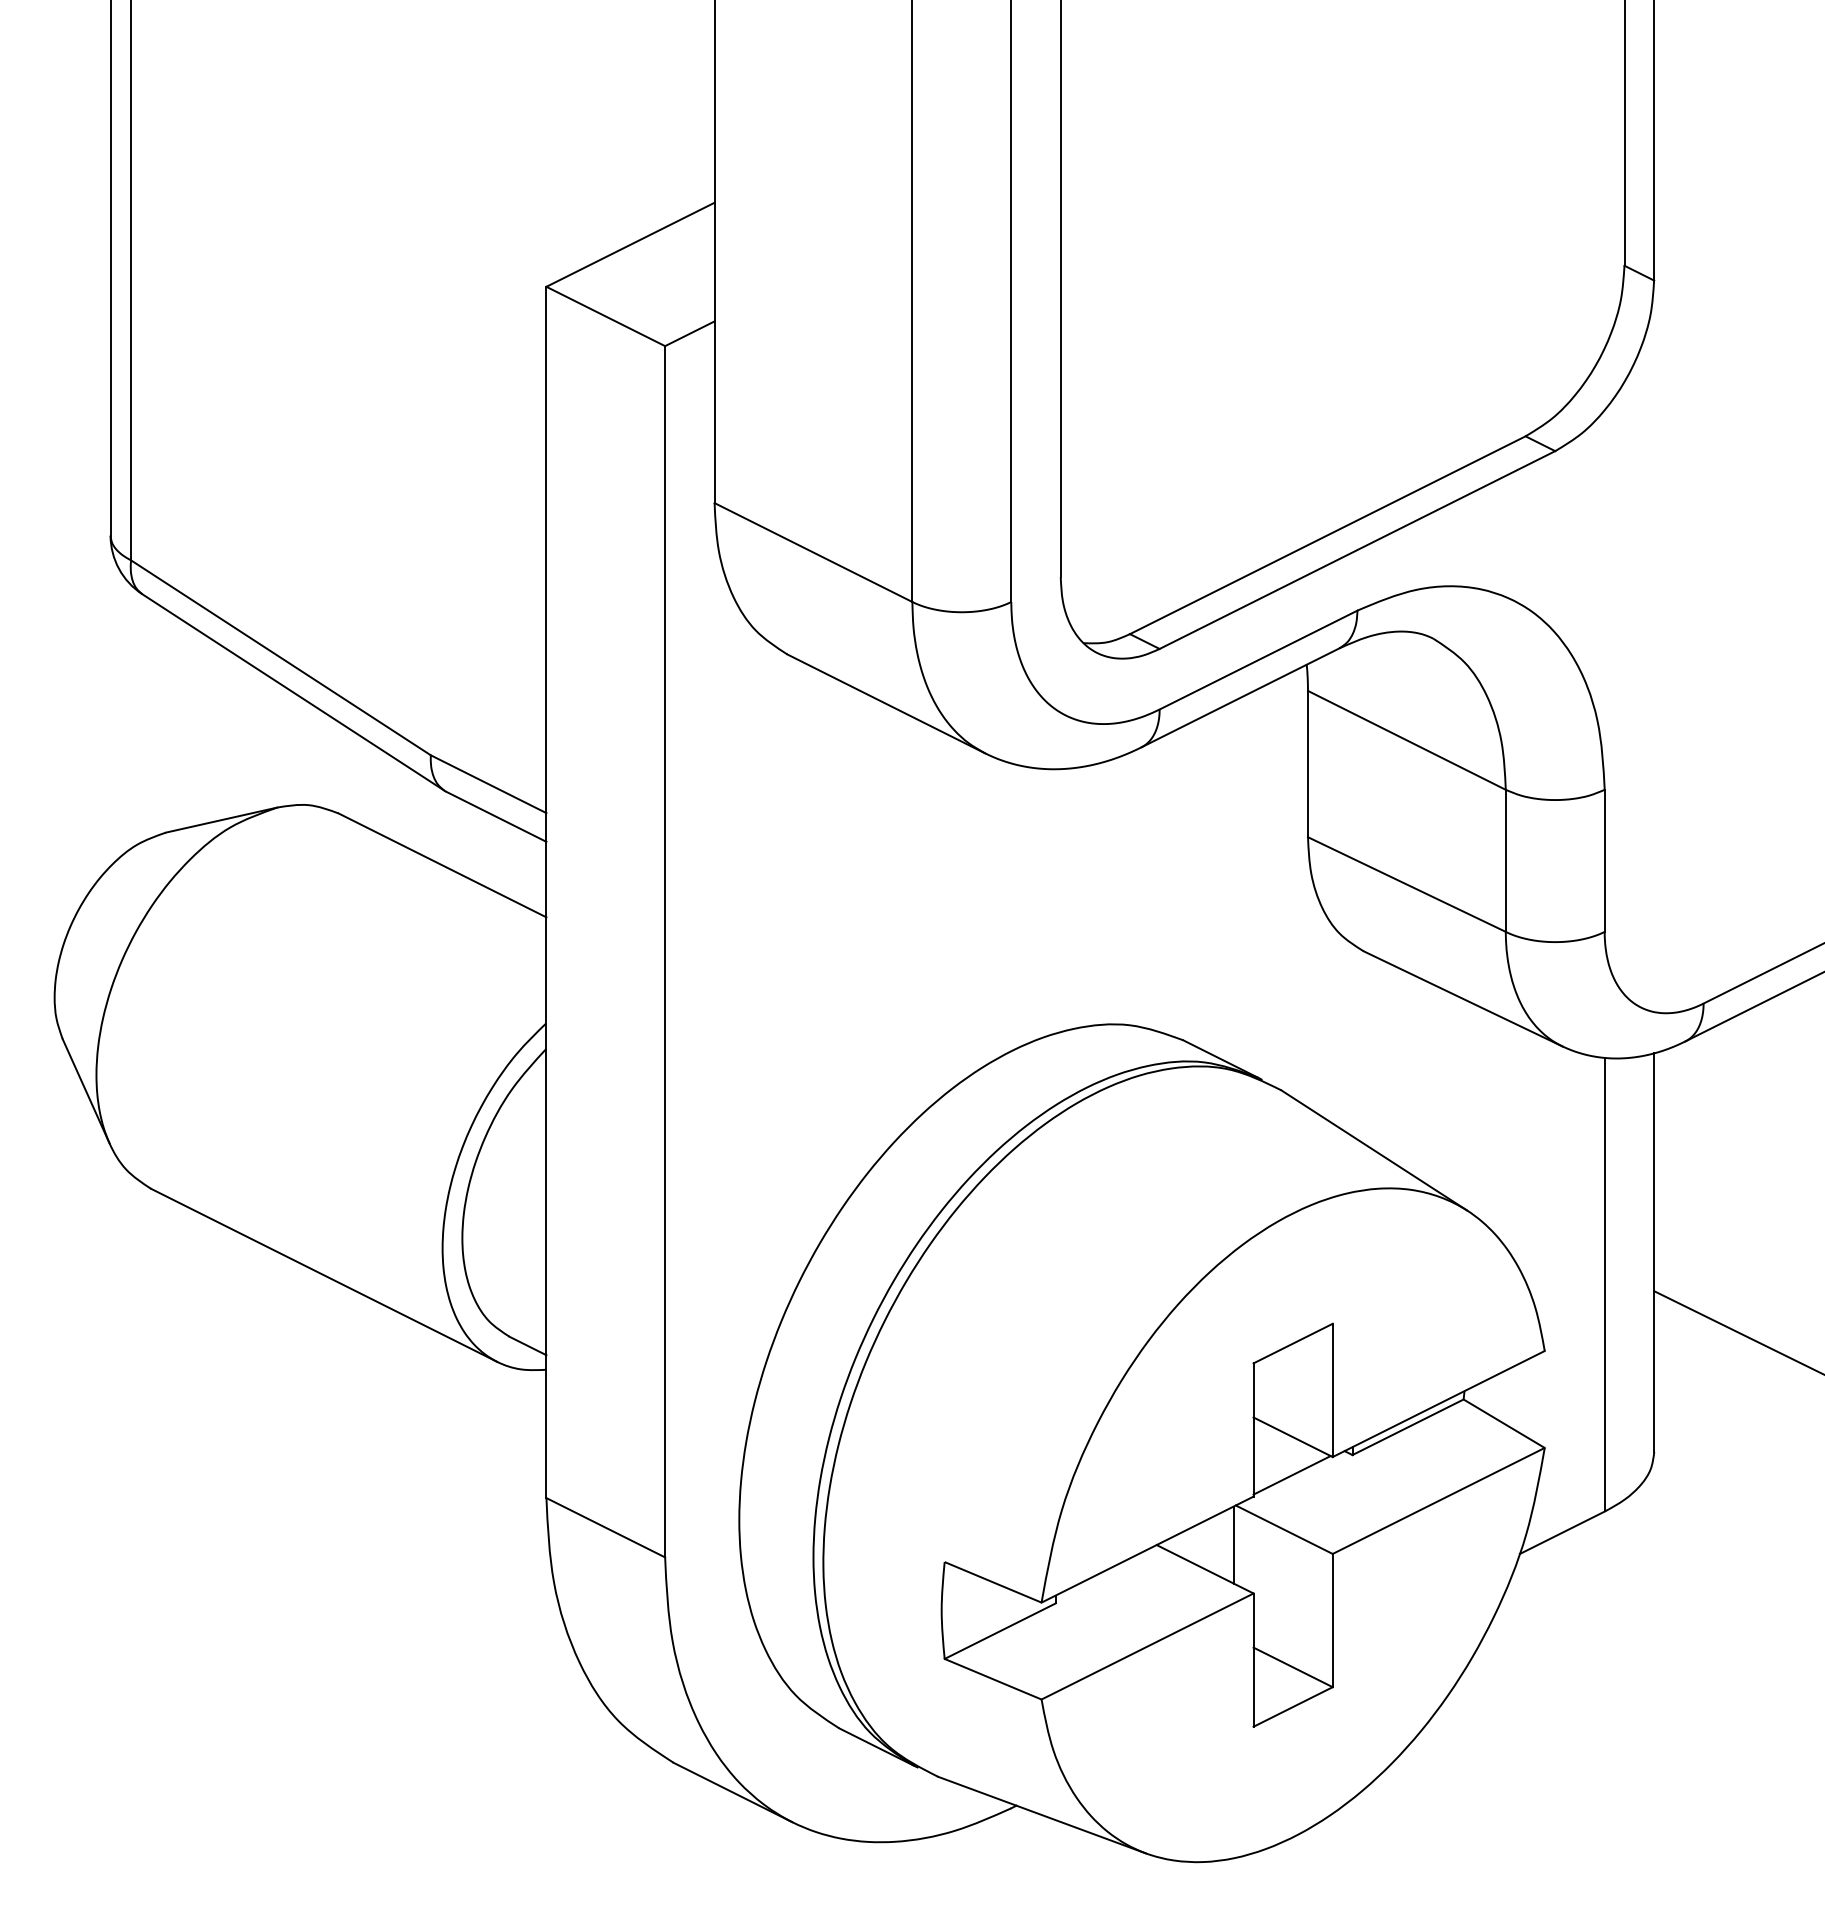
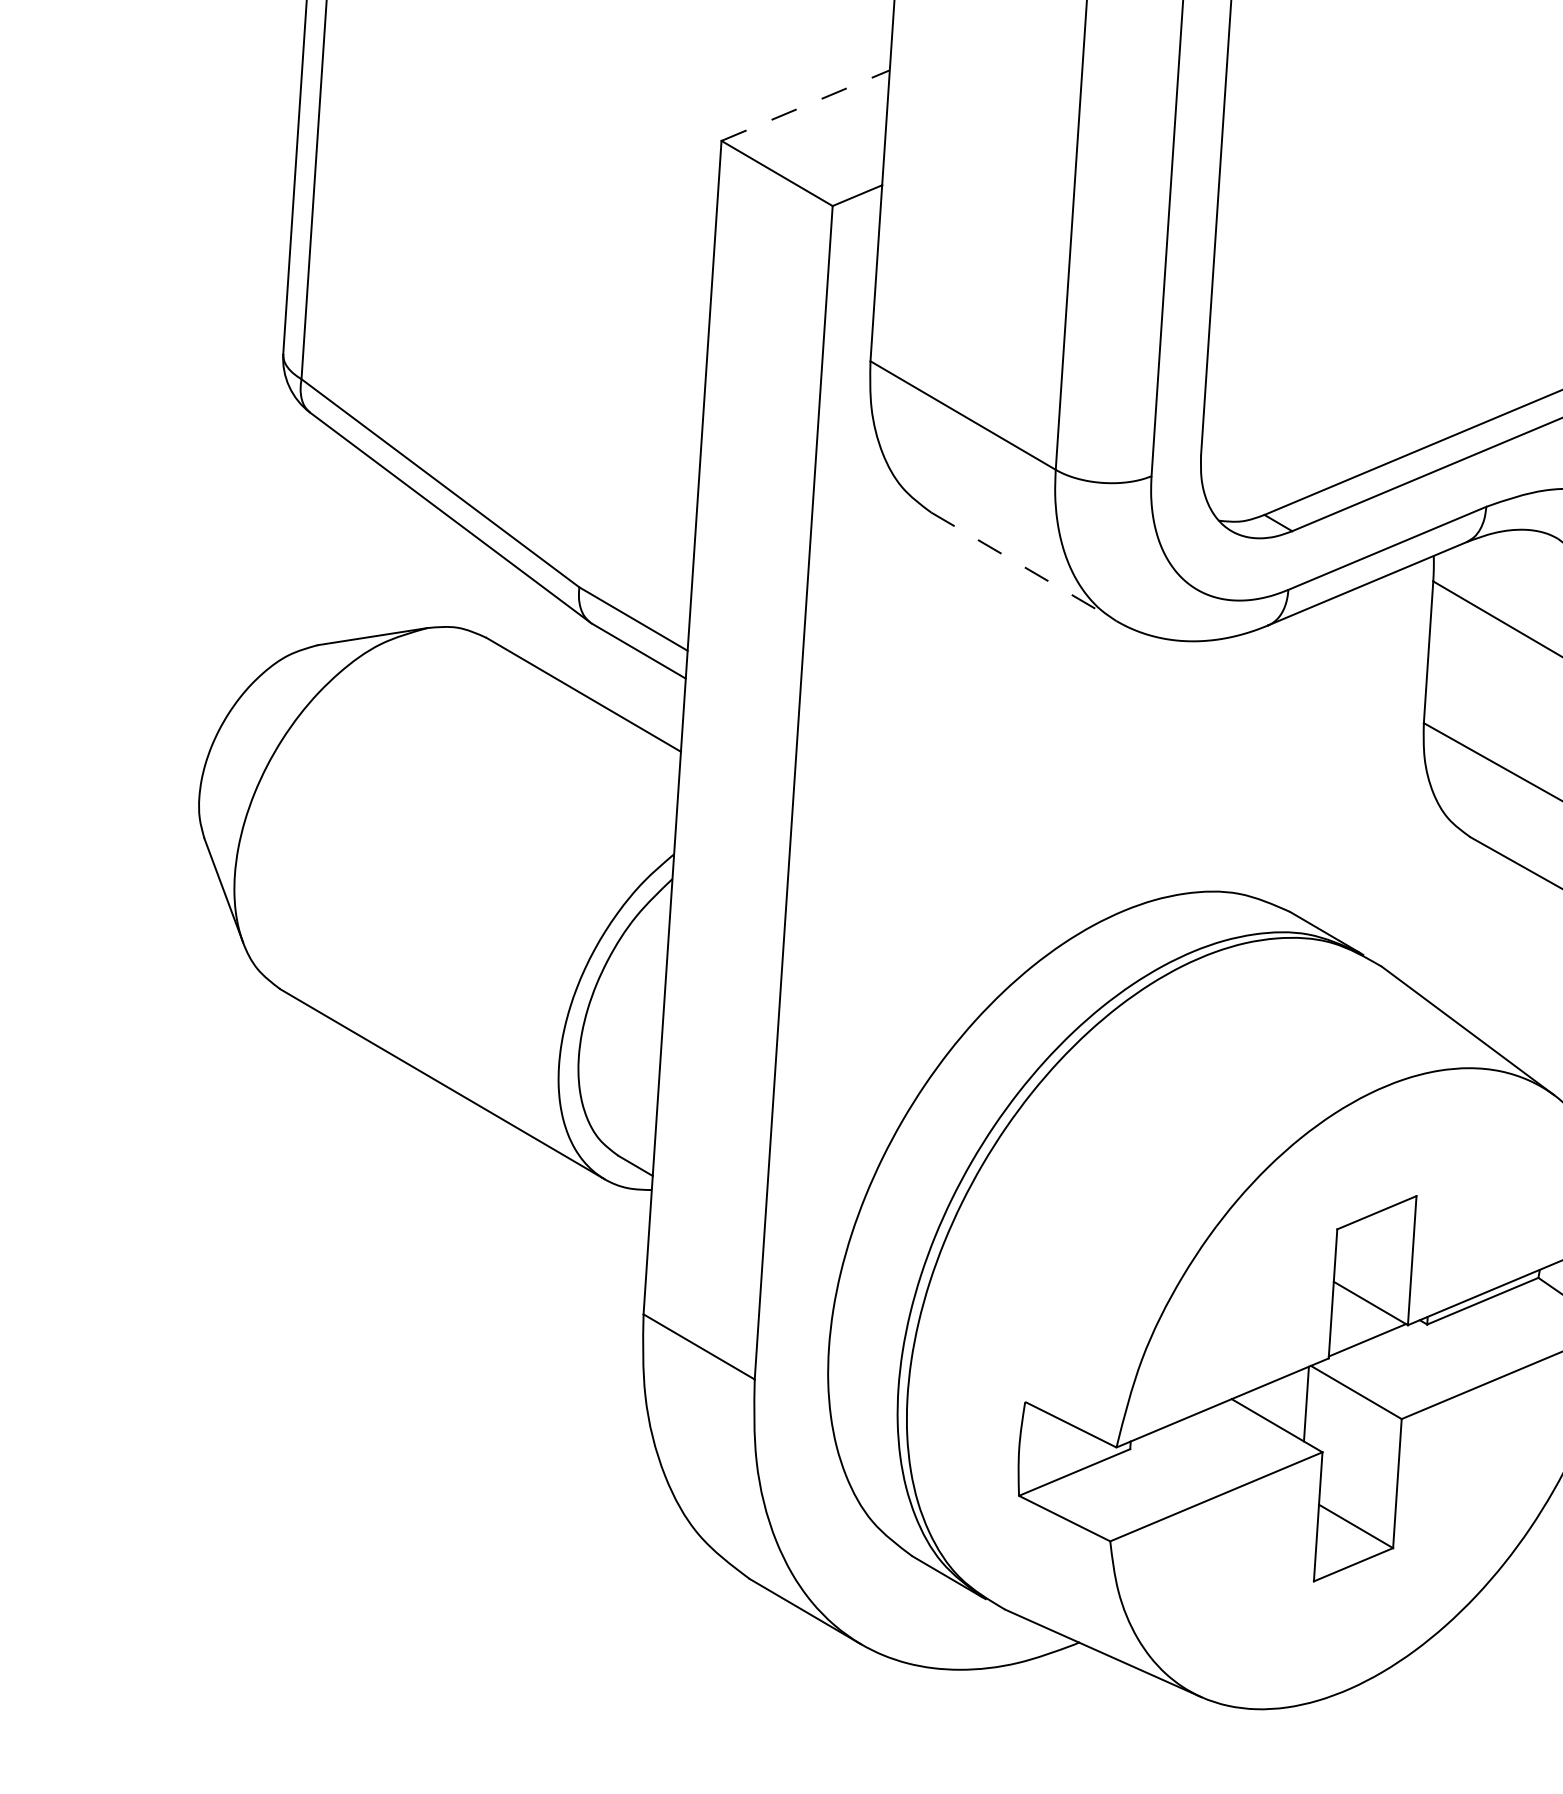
line: (630, 244) -> (805, 105), solid -> dashed
line: (886, 703) -> (1024, 566), solid -> dashed

